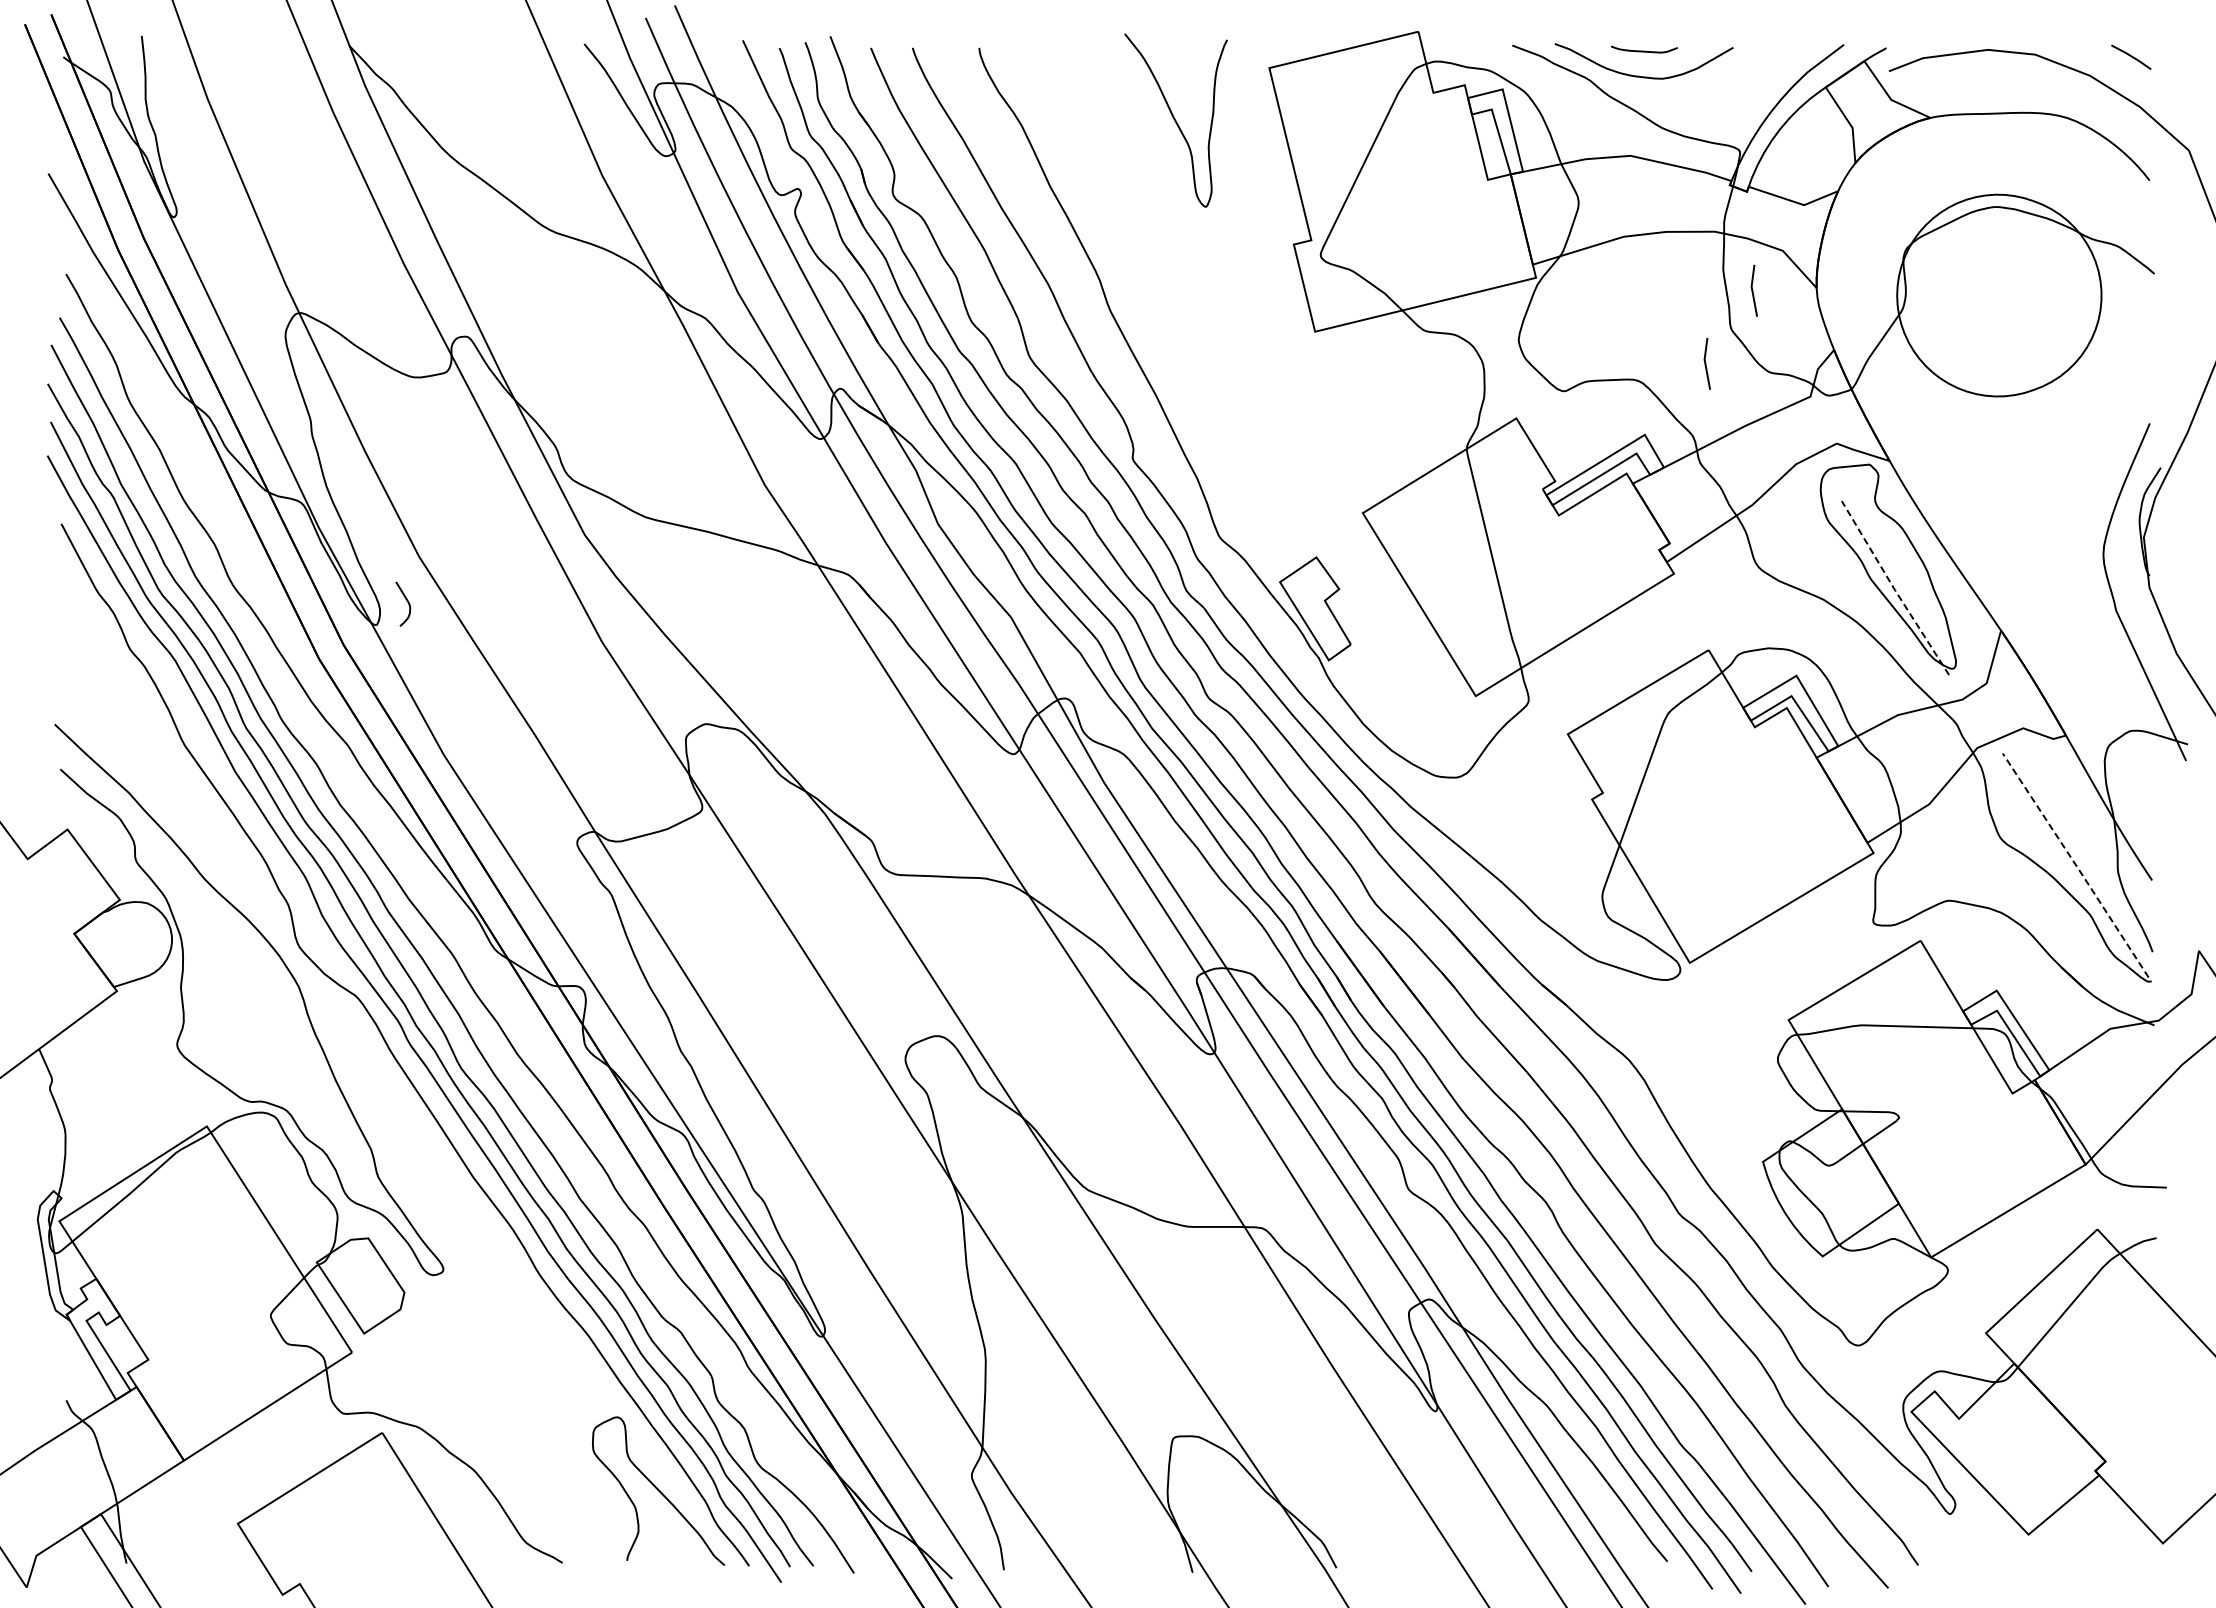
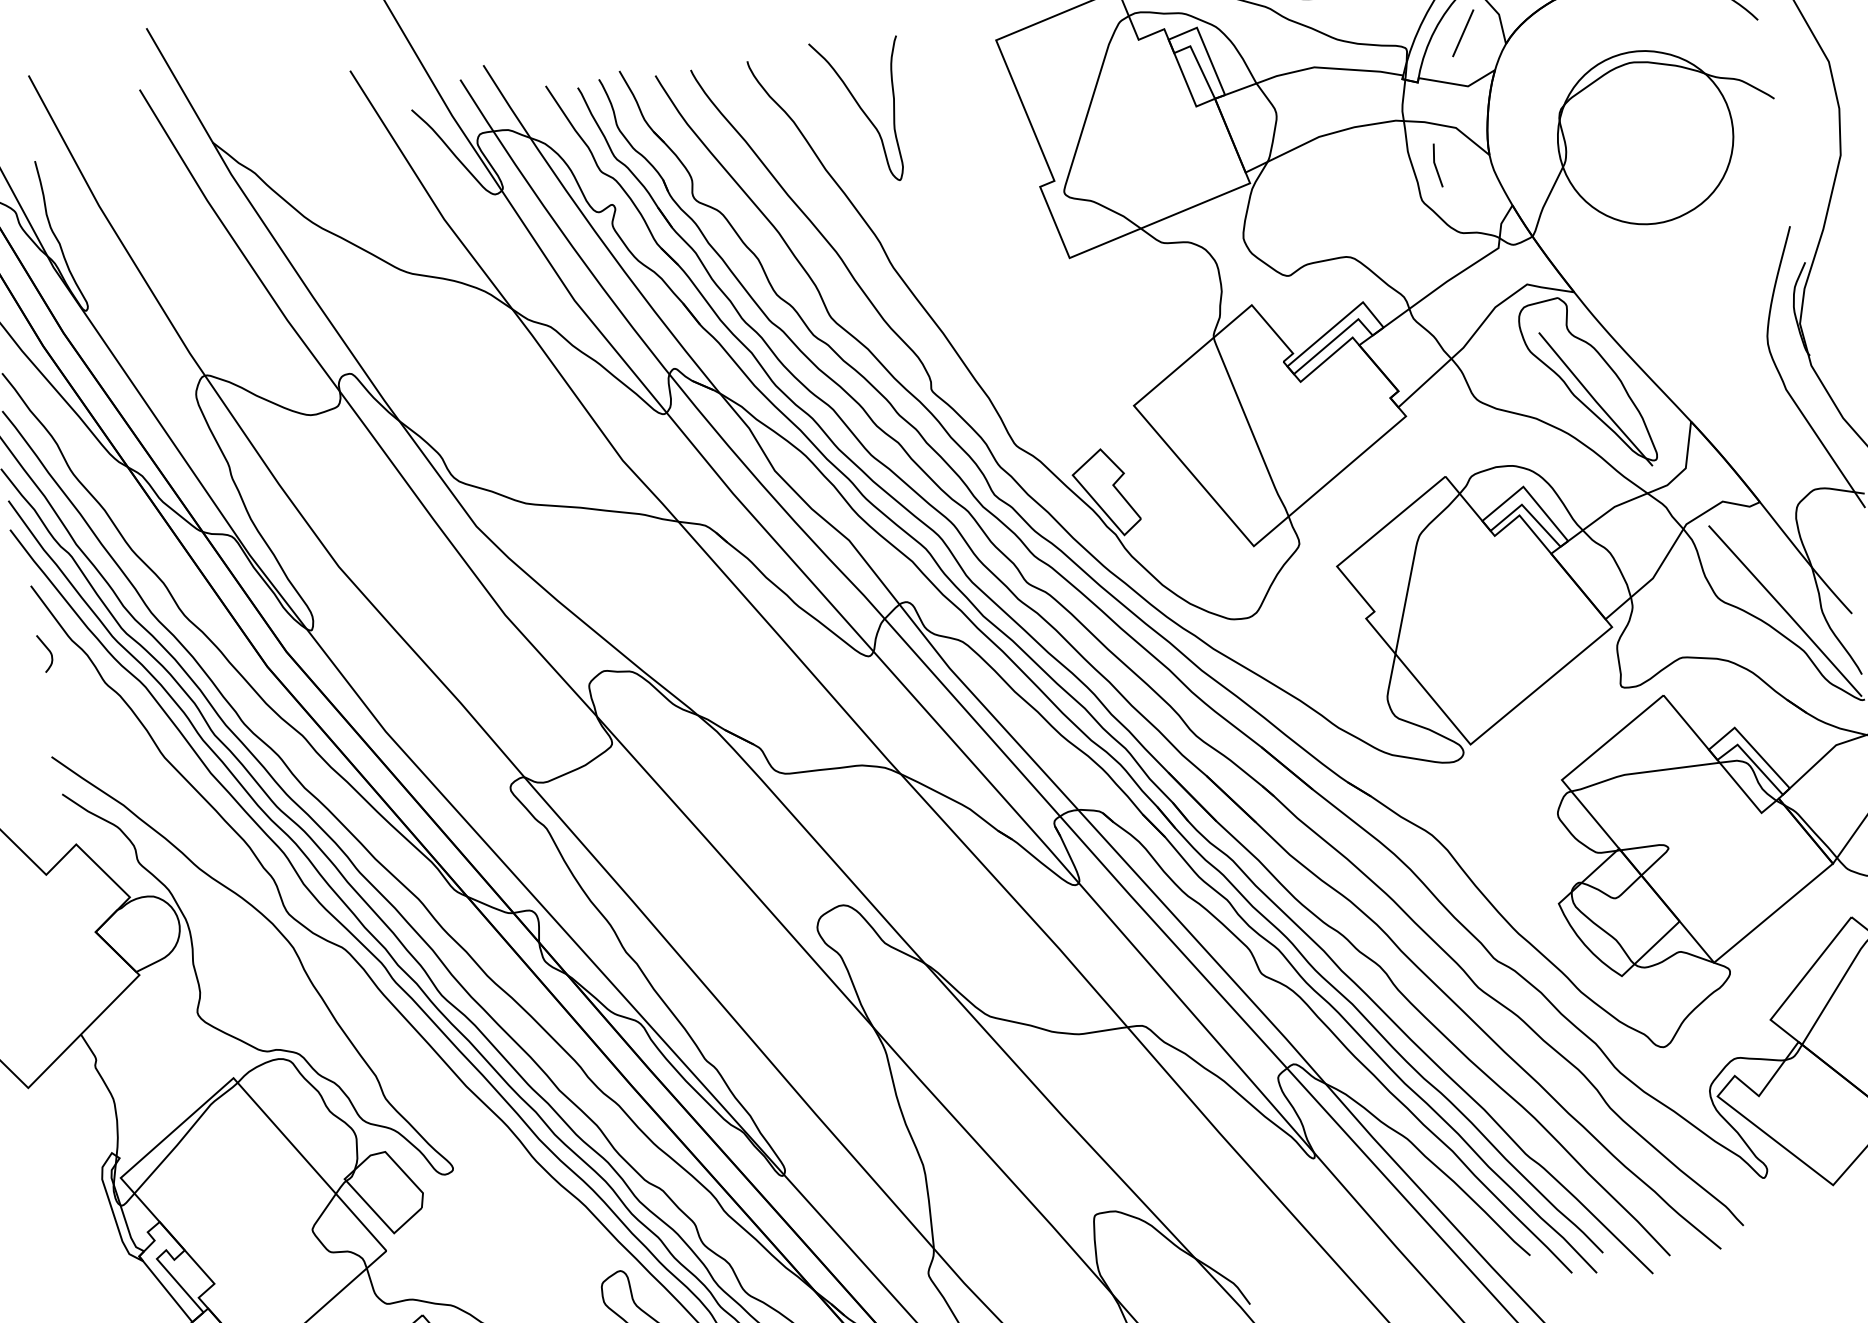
curve: (1175, 120) -> (862, 110), moved
line: (1807, 142) -> (1462, 32), added
line: (1706, 363) -> (1405, 233), removed
line: (1894, 589) -> (1595, 400), dashed -> solid
curve: (406, 601) -> (47, 650), moved
line: (2076, 865) -> (1785, 611), dashed -> solid

